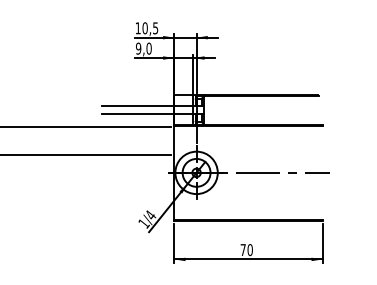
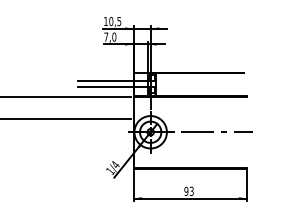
text: (138, 48) -> (106, 36), 9,0 -> 7,0
text: (246, 250) -> (188, 191), 70 -> 93

